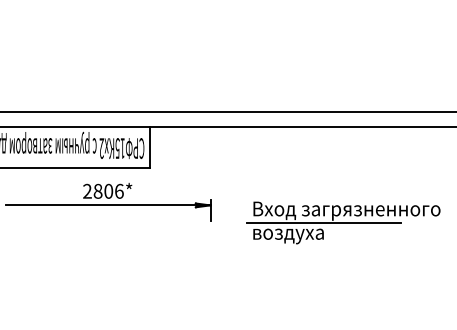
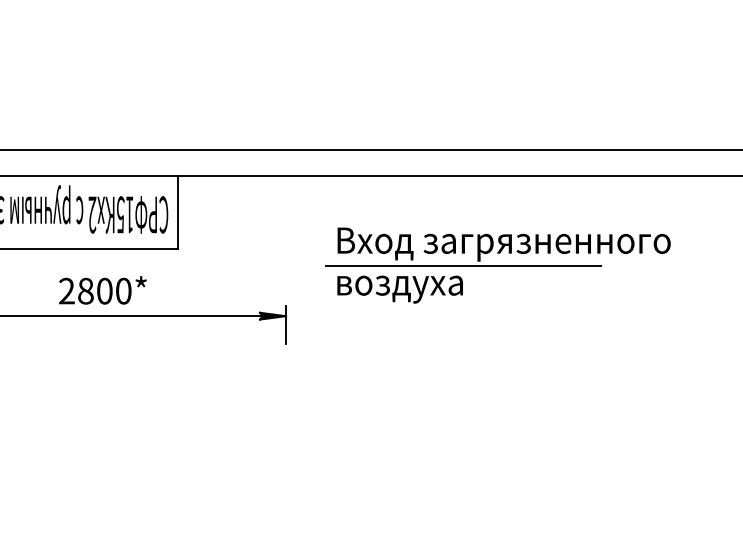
text: (119, 190) -> (123, 289), 2806* -> 2800*
part: (343, 222) -> (497, 264), moved

